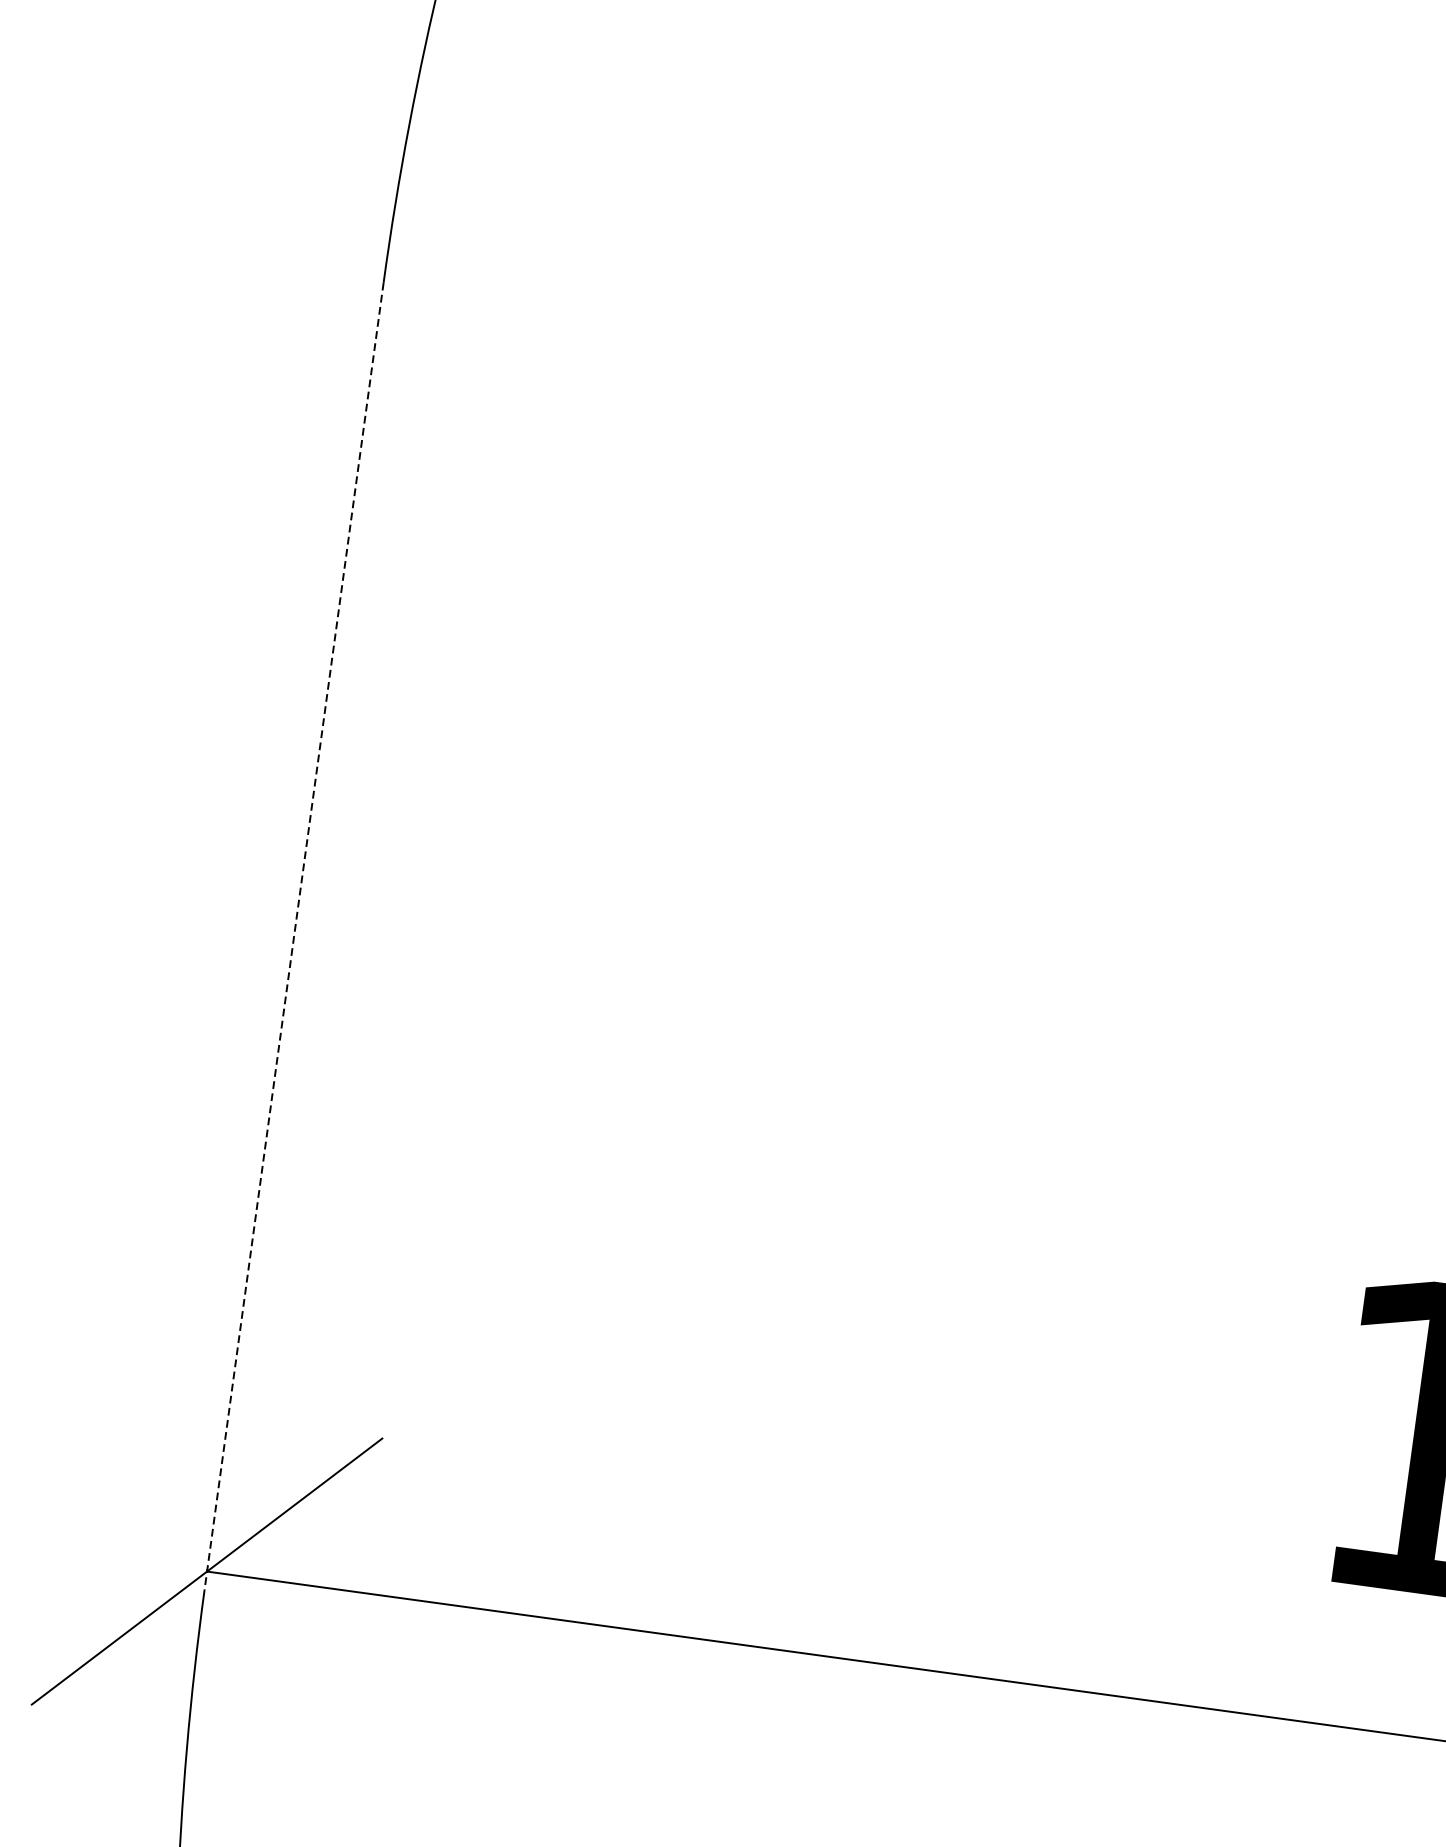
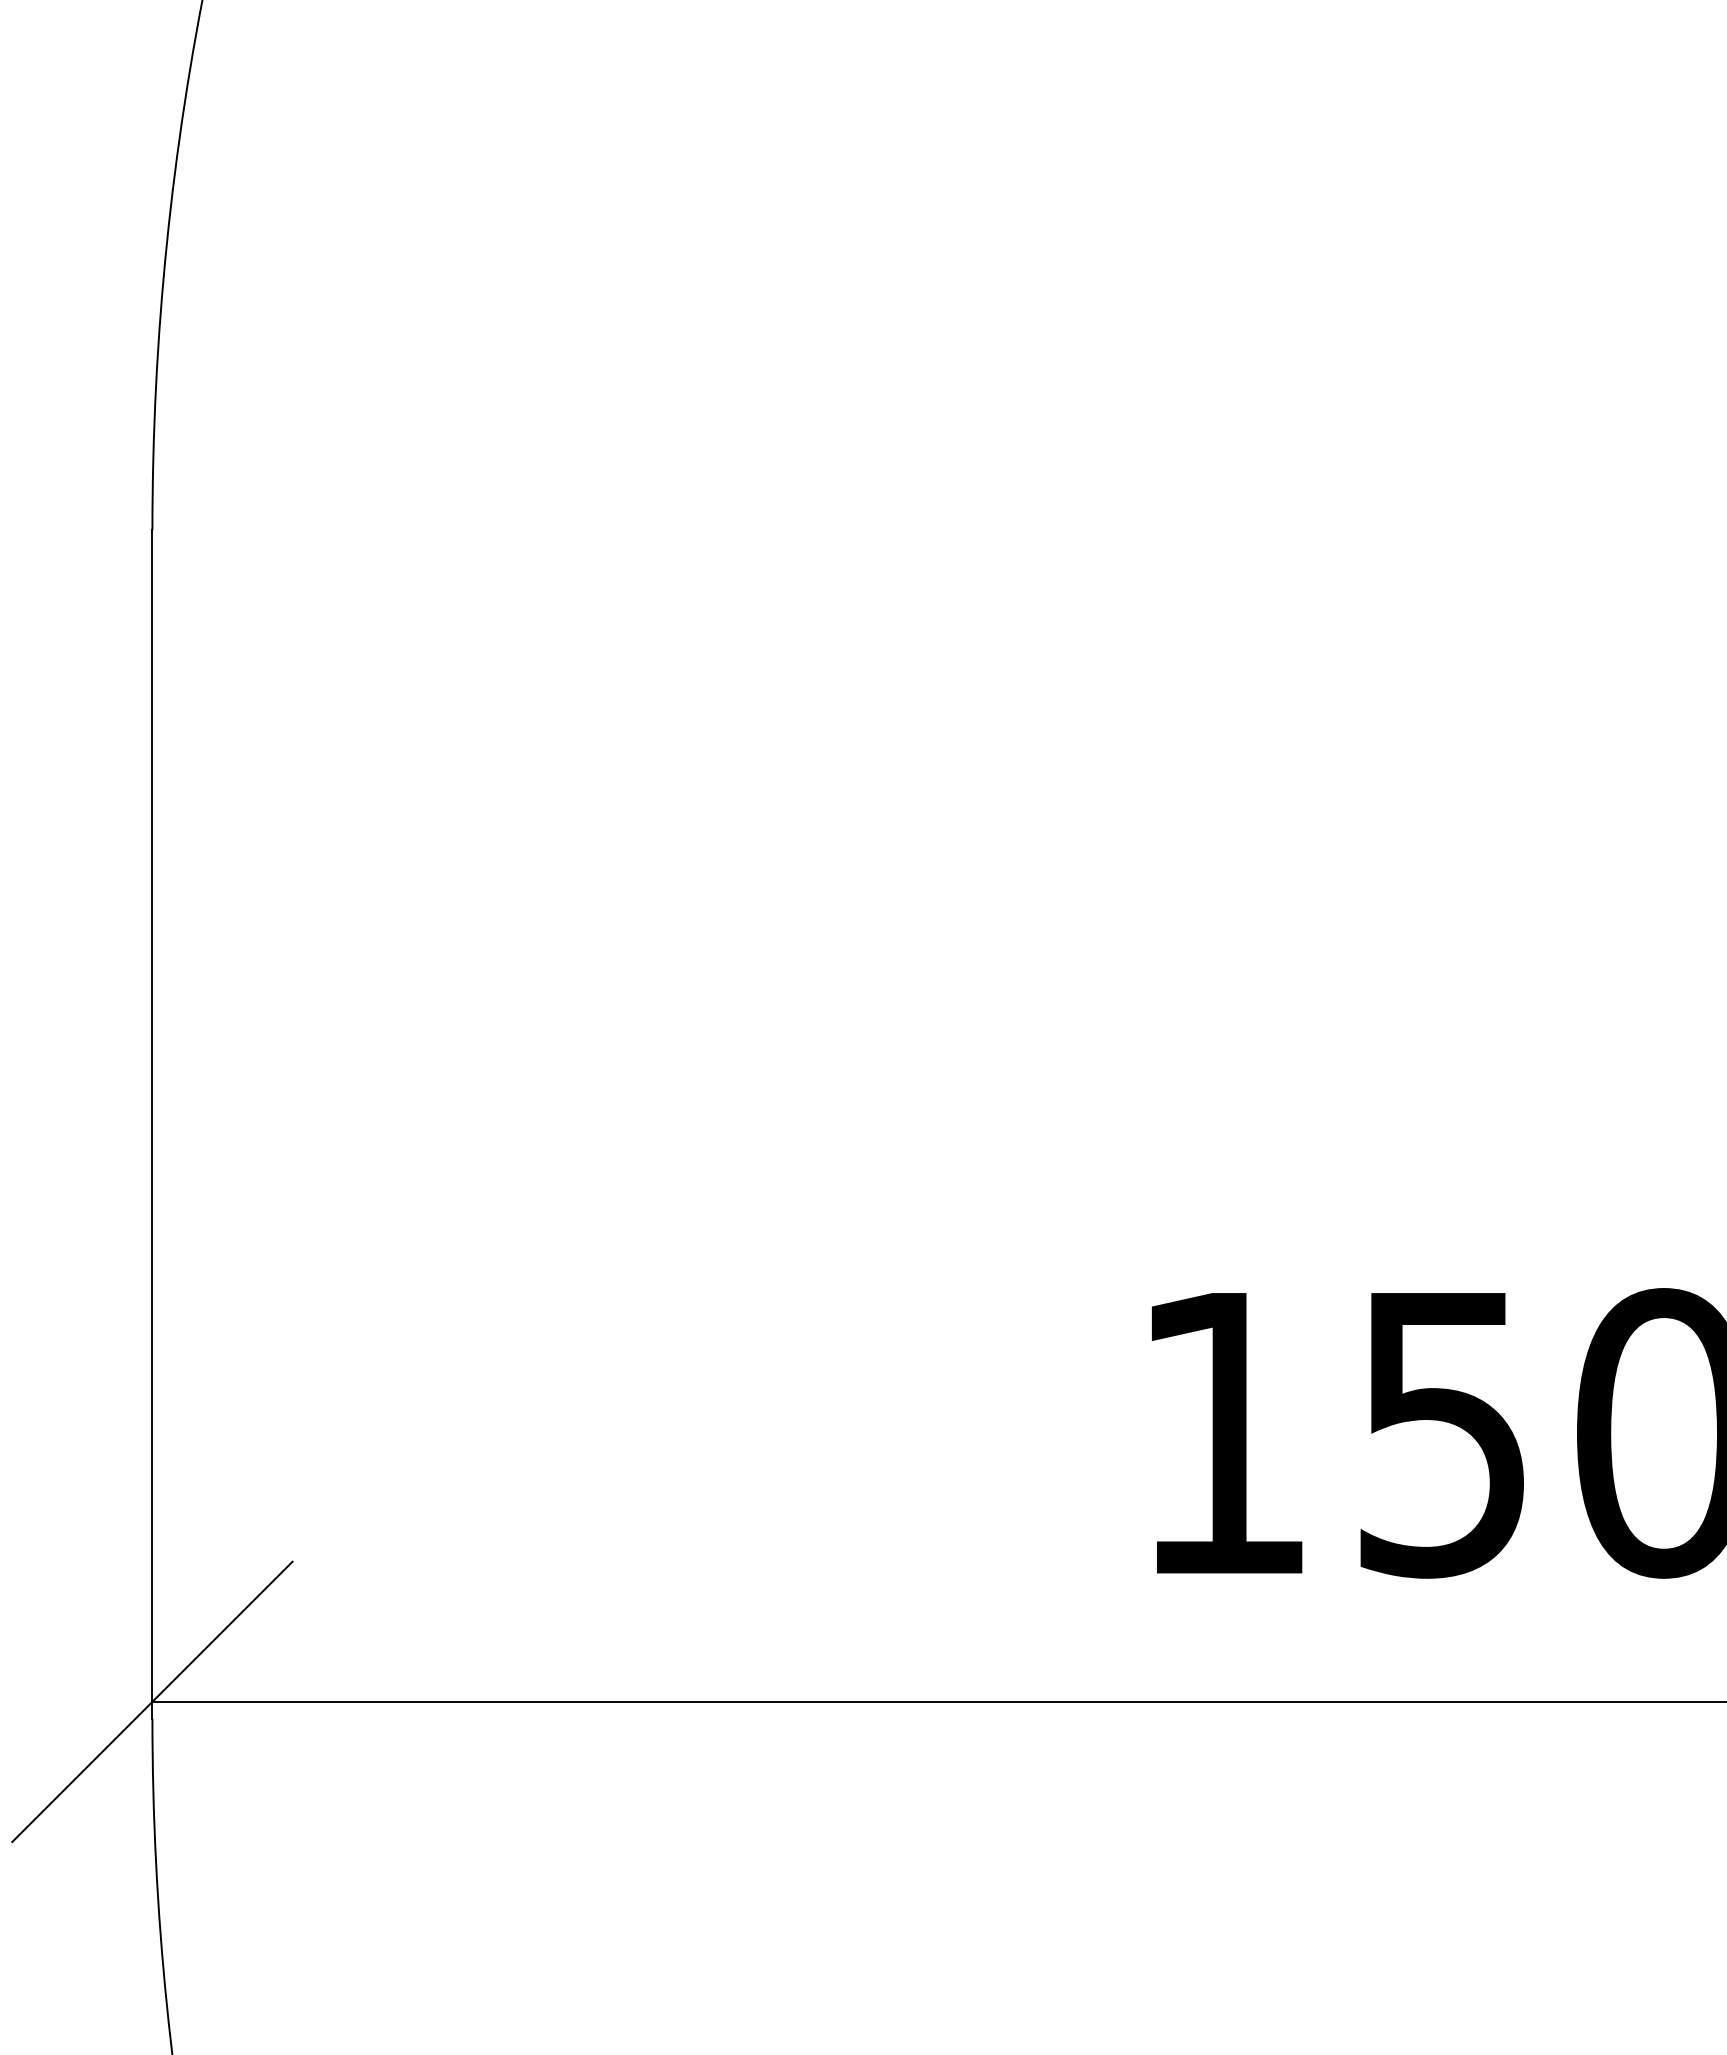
line: (294, 936) -> (152, 1124), dashed -> solid

